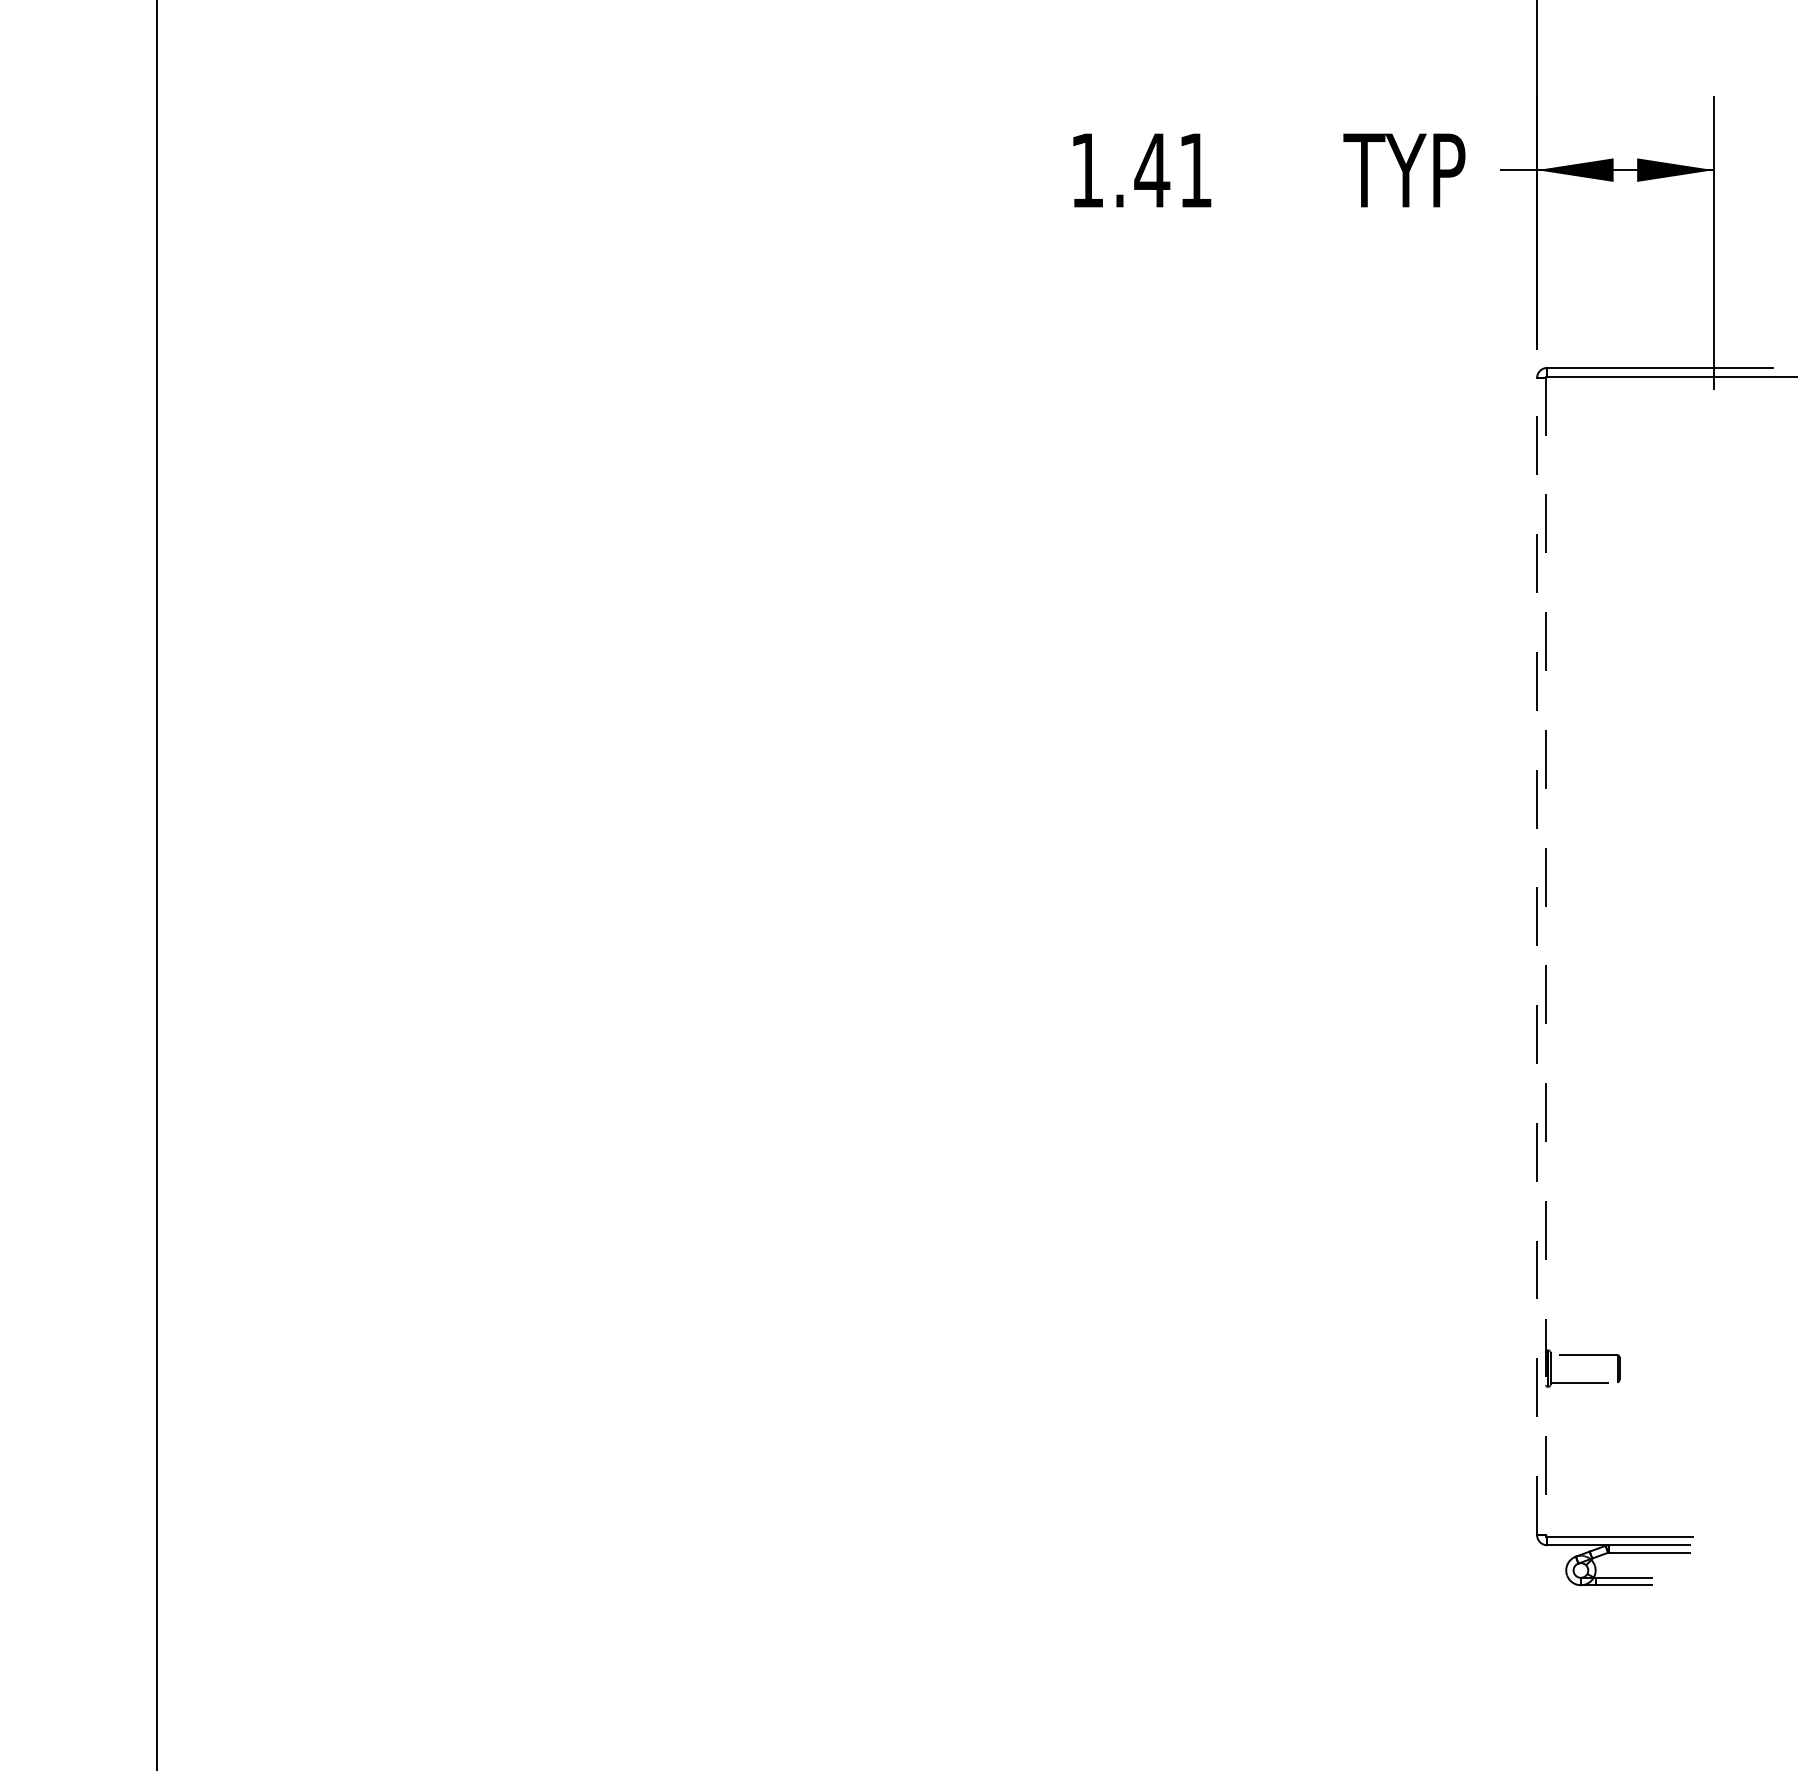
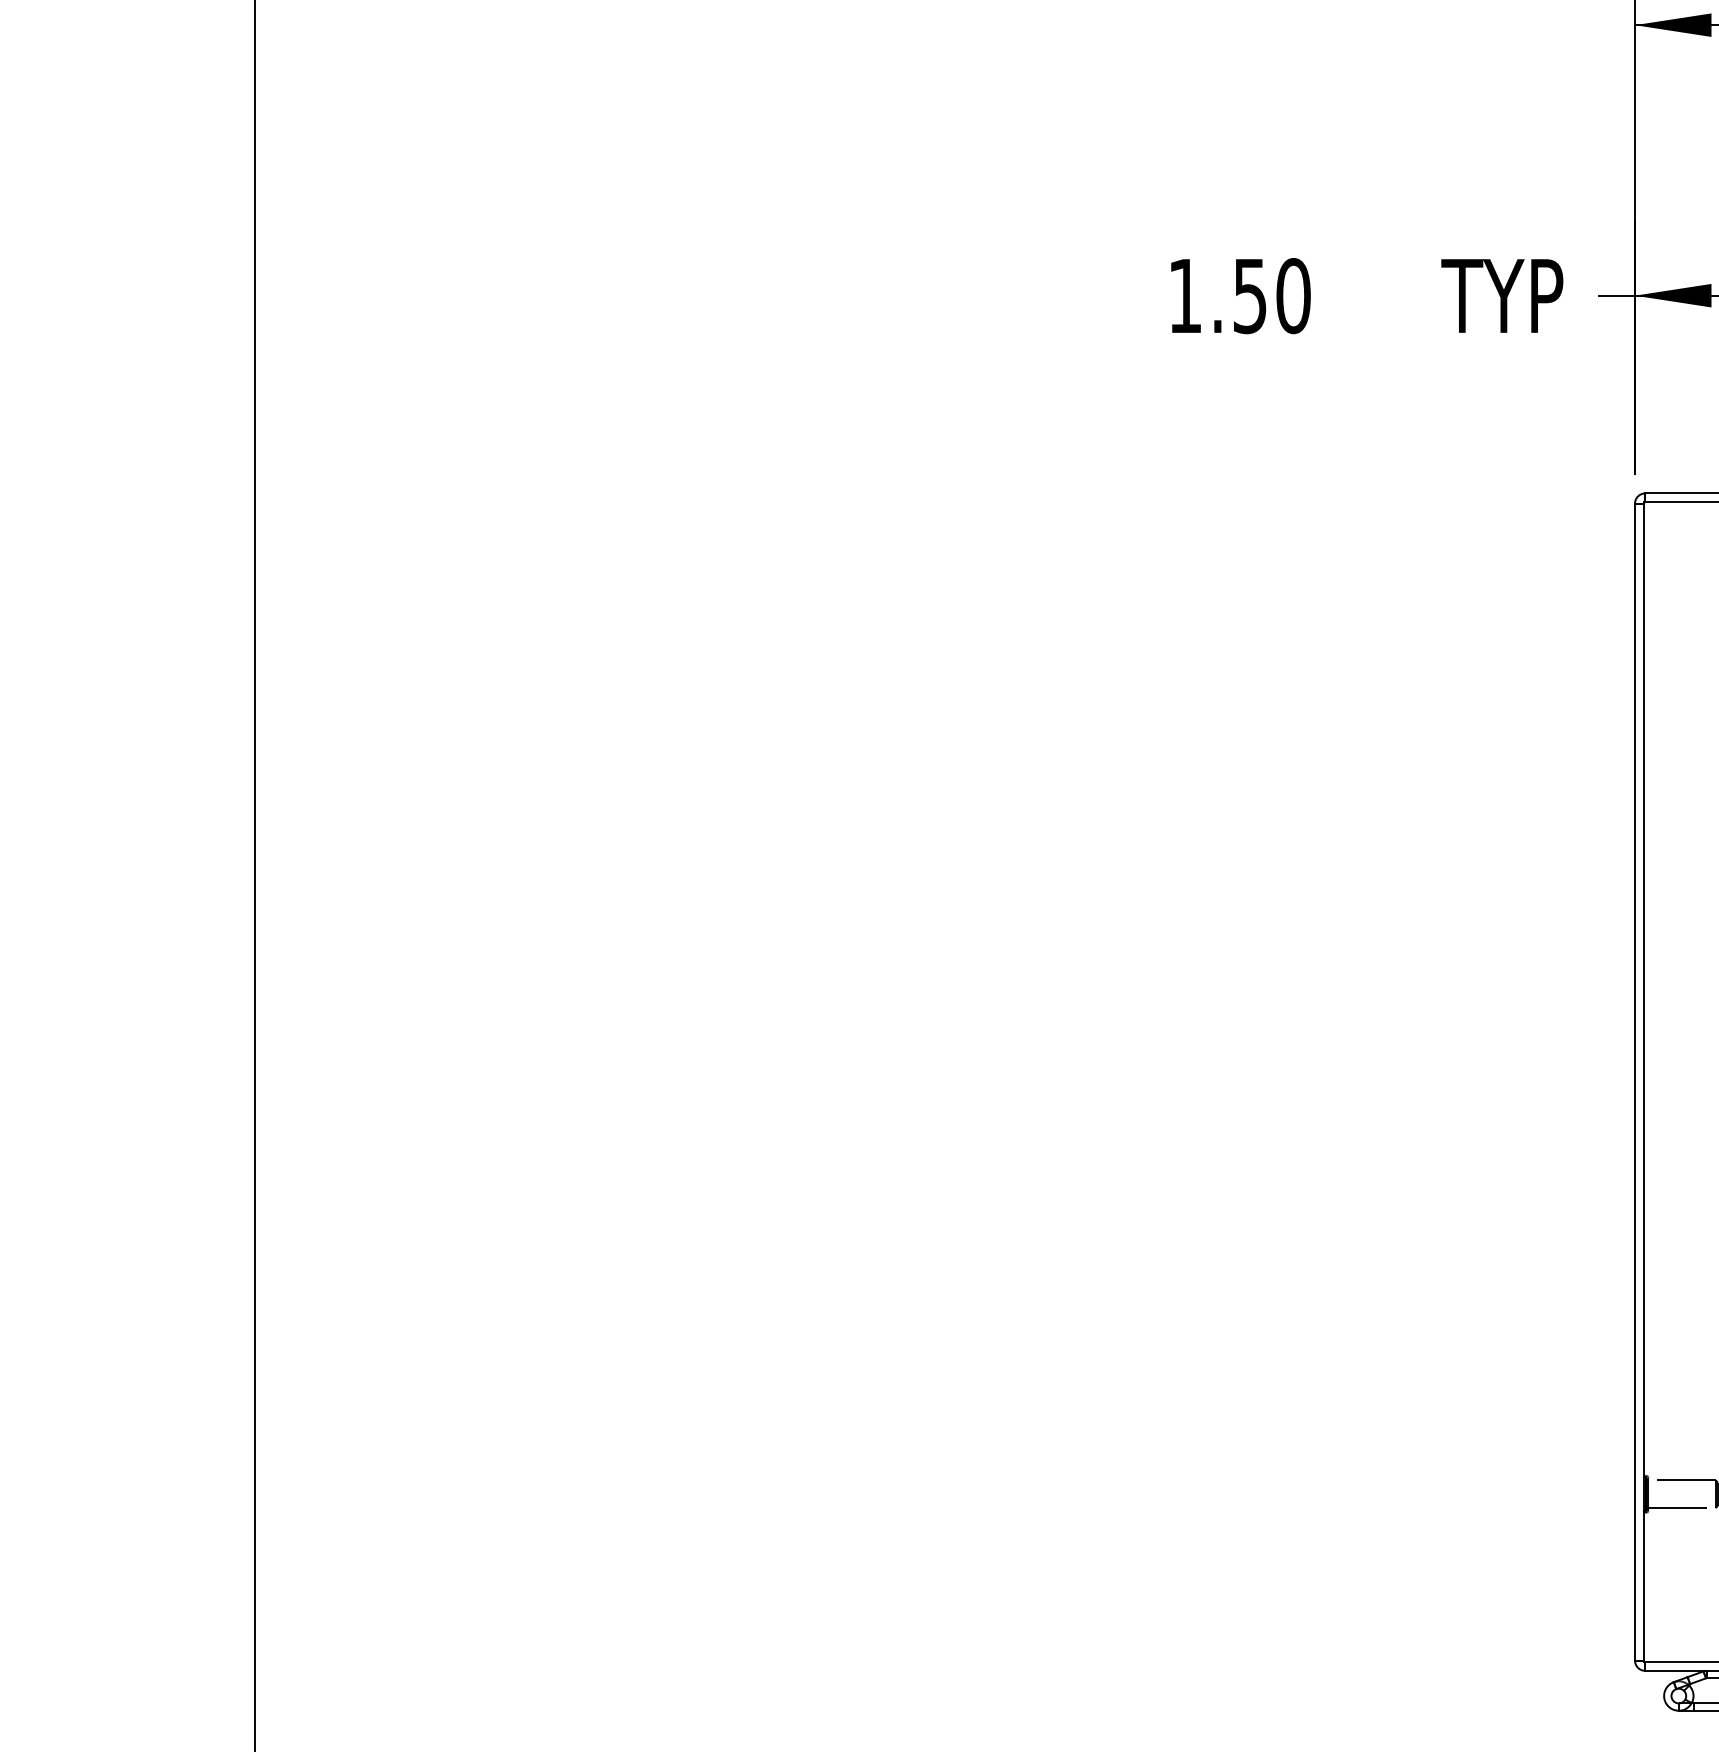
text: (1173, 170) -> (1271, 296), 1.41 -> 1.50
line: (1537, 956) -> (1635, 1082), dashed -> solid
line: (1545, 956) -> (1643, 1082), dashed -> solid

